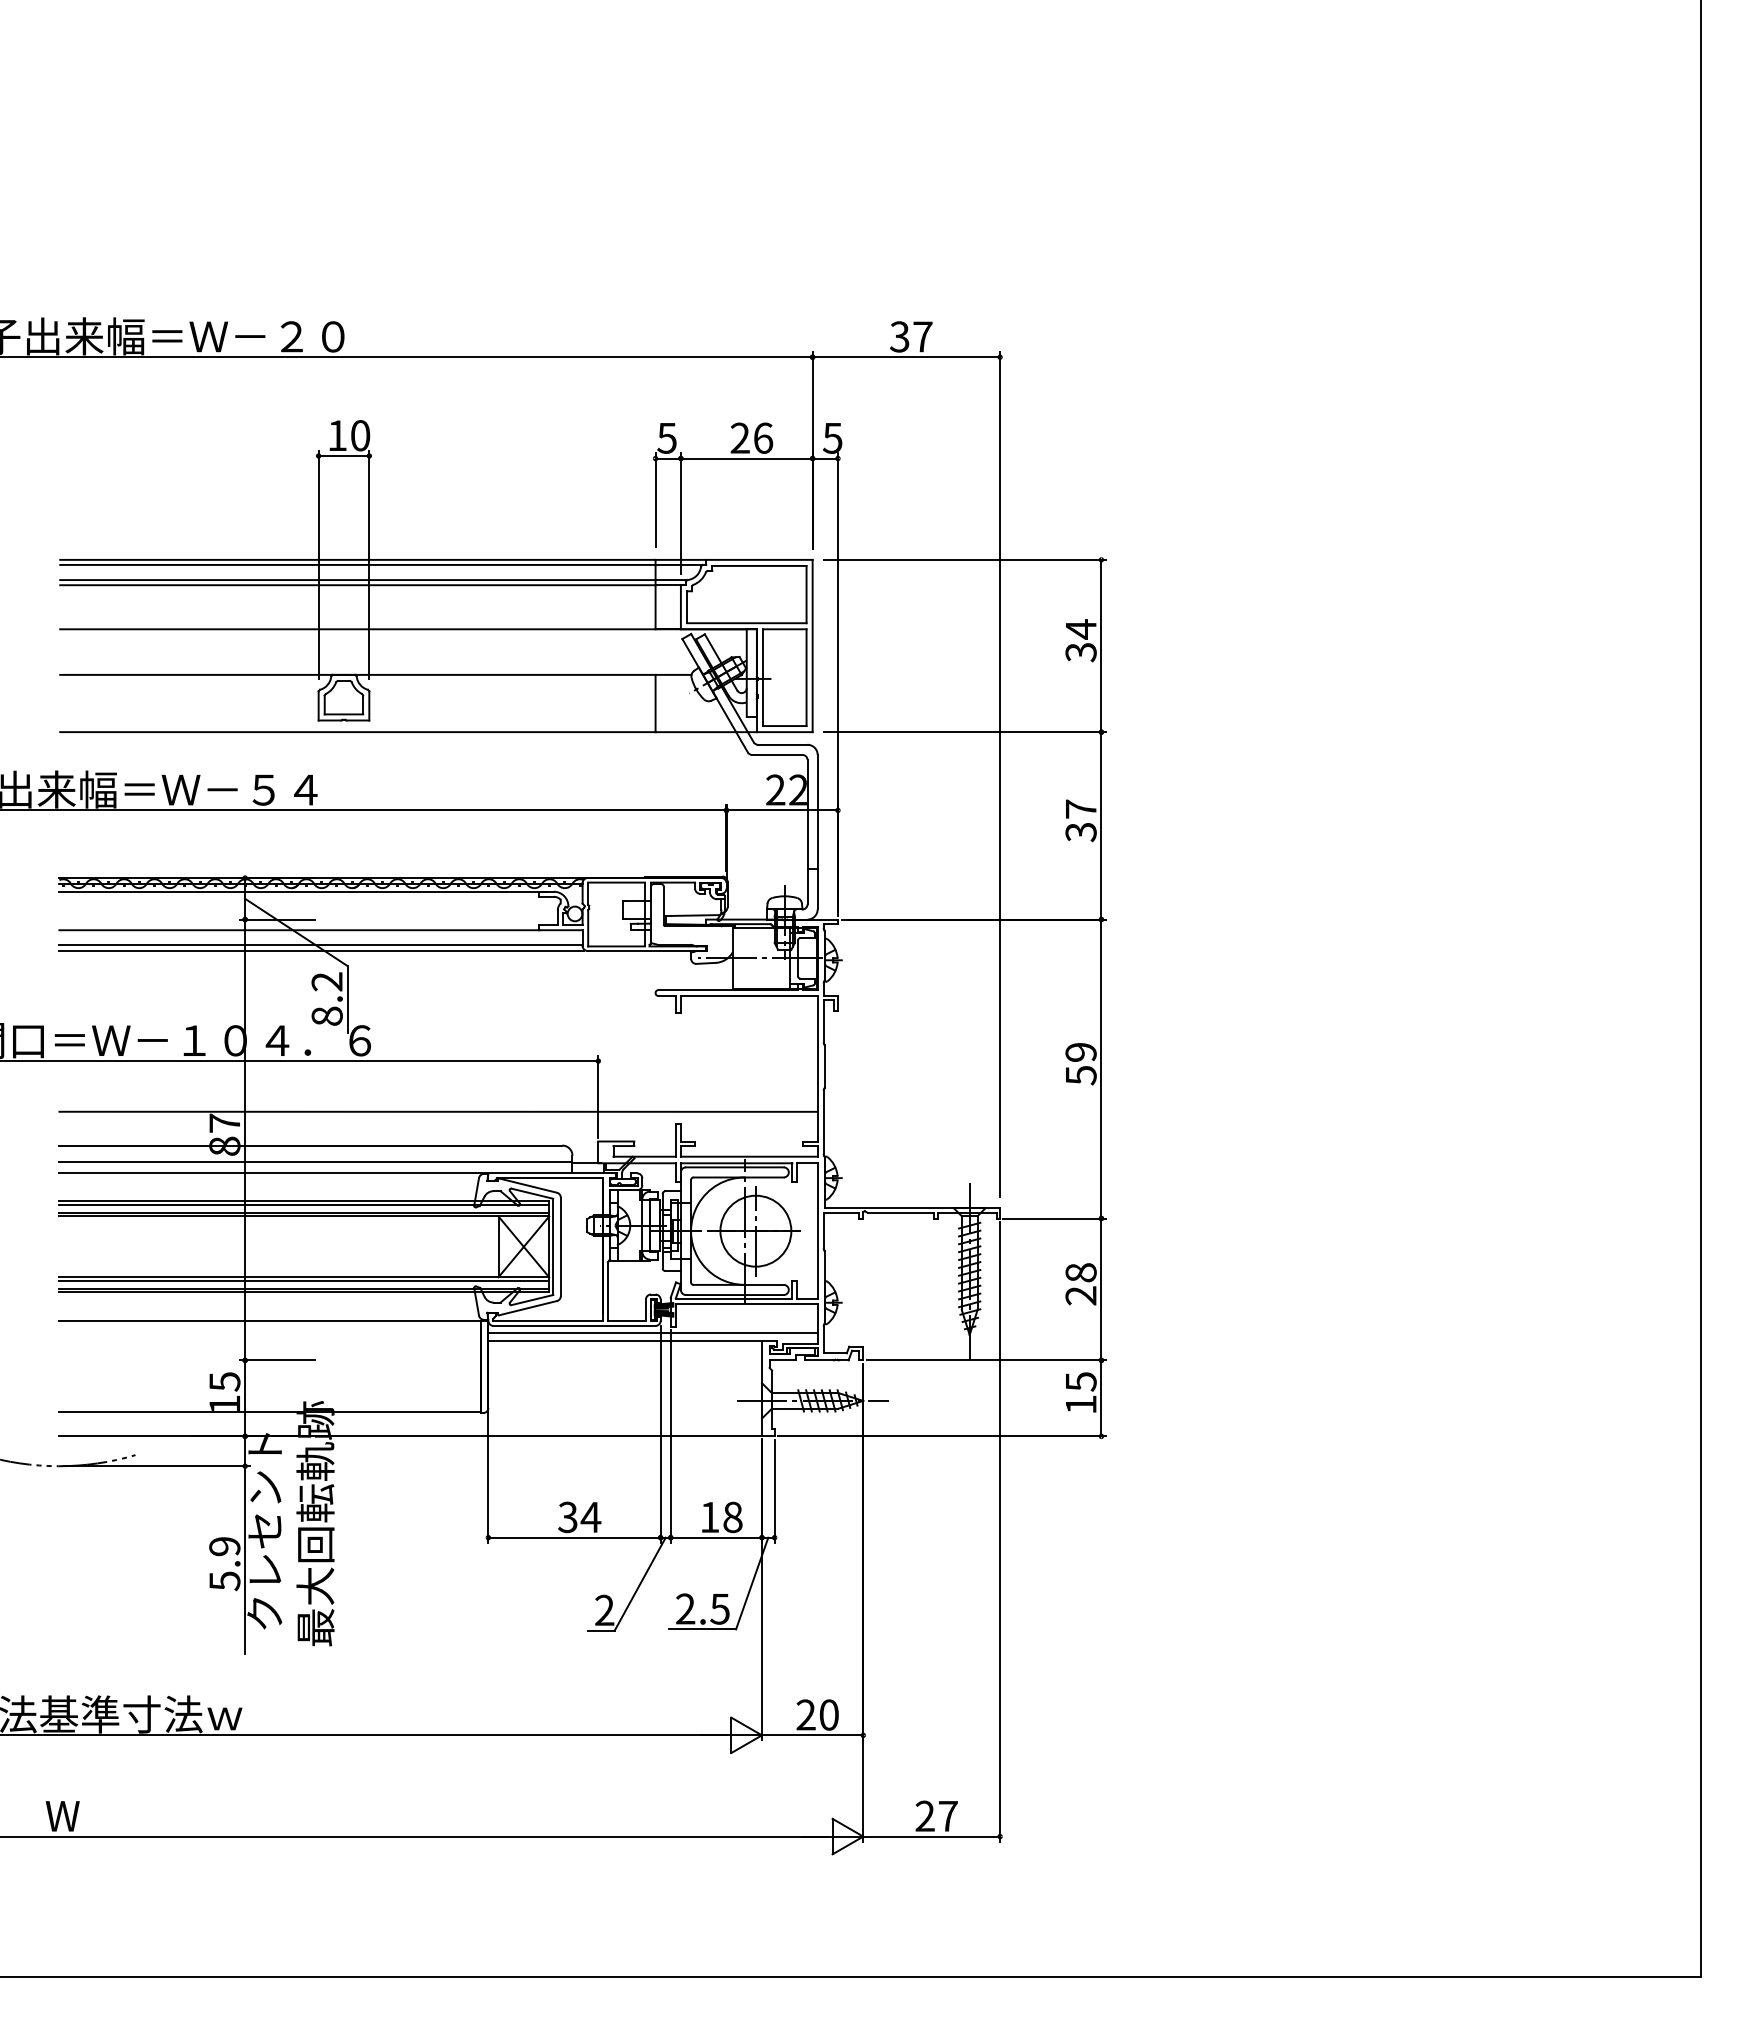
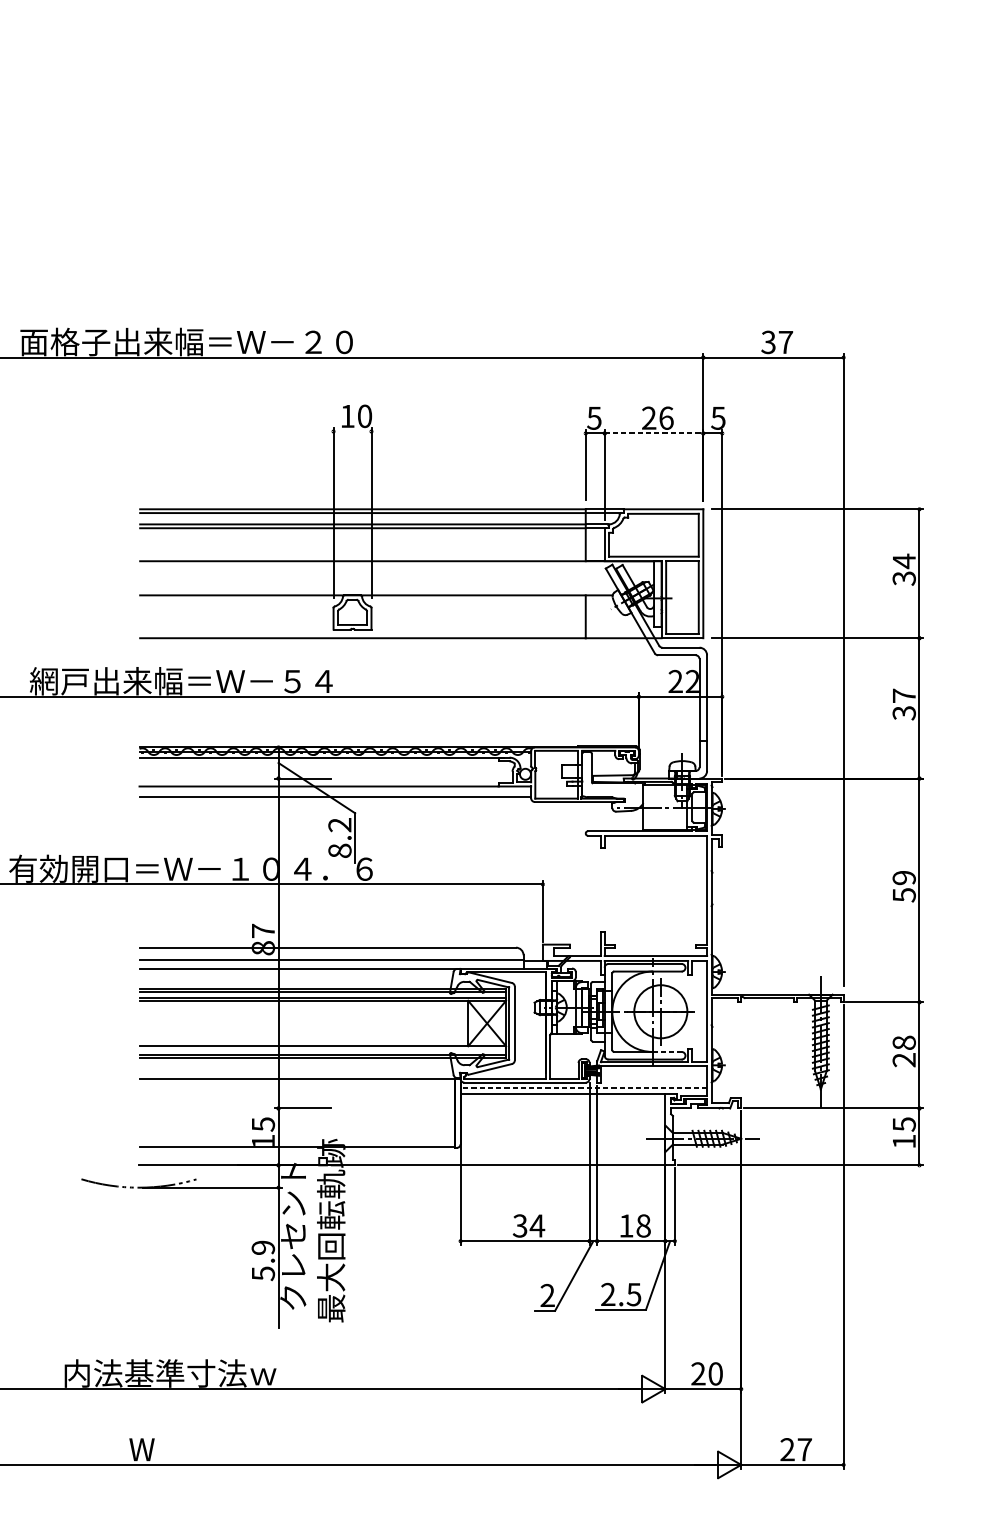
line: (343, 456) -> (352, 431), removed
line: (746, 458) -> (653, 433), solid -> dashed
line: (321, 950) -> (335, 801), removed
line: (438, 1111) -> (423, 922), removed
line: (304, 1280) -> (322, 1048), removed
line: (764, 1284) -> (667, 1051), solid -> dashed
line: (653, 1333) -> (584, 1088), solid -> dashed

